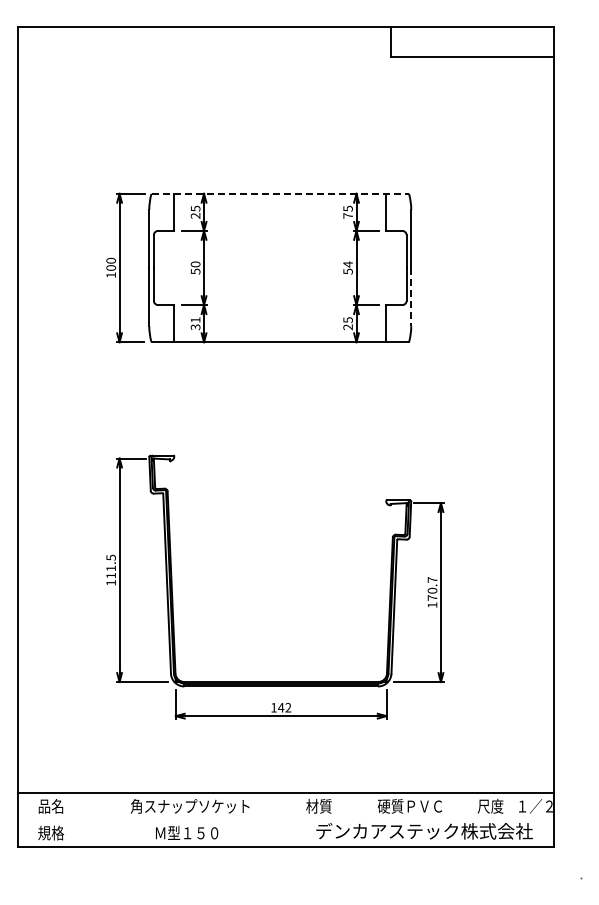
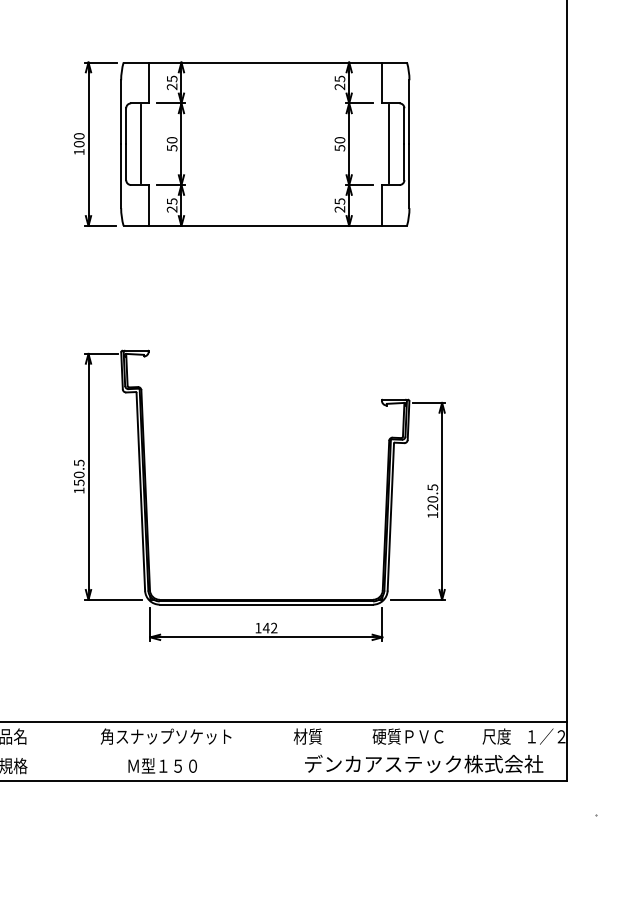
line: (280, 193) -> (265, 62), dashed -> solid
text: (347, 215) -> (339, 86), 75 -> 25
text: (347, 264) -> (339, 140), 54 -> 50
line: (167, 267) -> (141, 143), added
line: (393, 267) -> (389, 143), added
line: (411, 297) -> (409, 176), dashed -> solid
text: (195, 323) -> (172, 205), 31 -> 25
text: (110, 571) -> (78, 478), 111.5 -> 150.5
text: (432, 588) -> (432, 496), 170.7 -> 120.5

